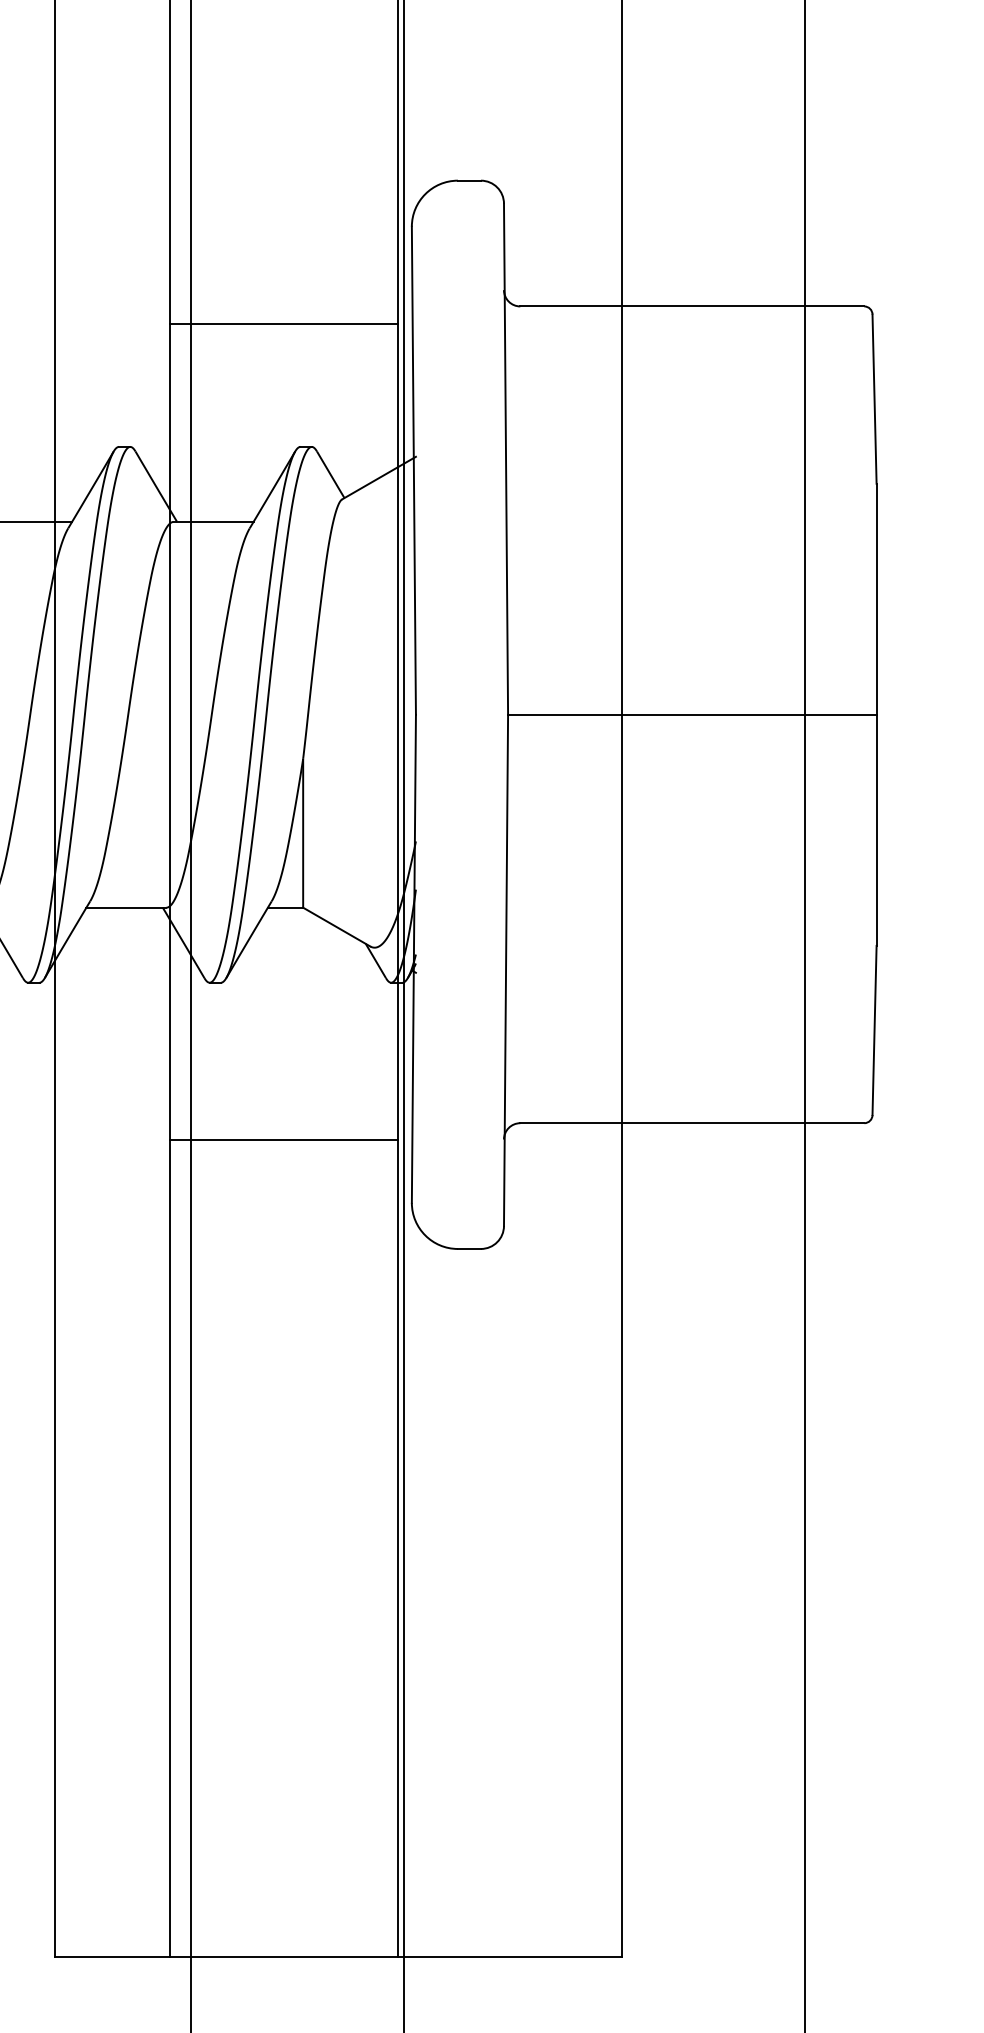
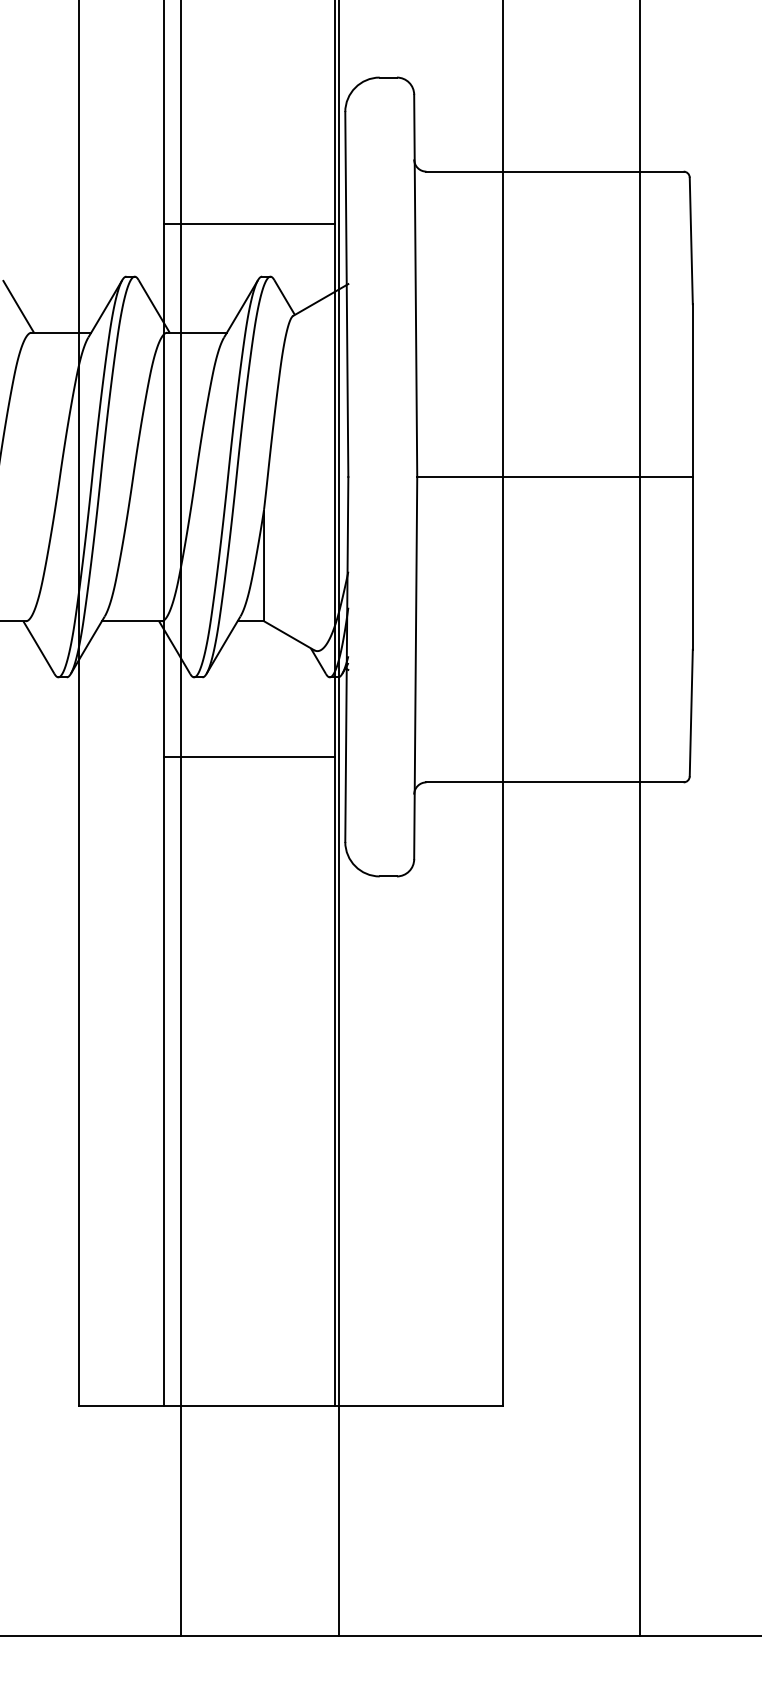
line: (283, 323) -> (249, 224), moved
line: (283, 1140) -> (249, 757), moved

